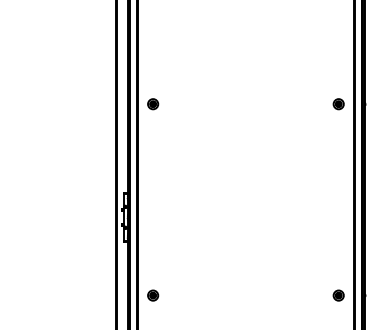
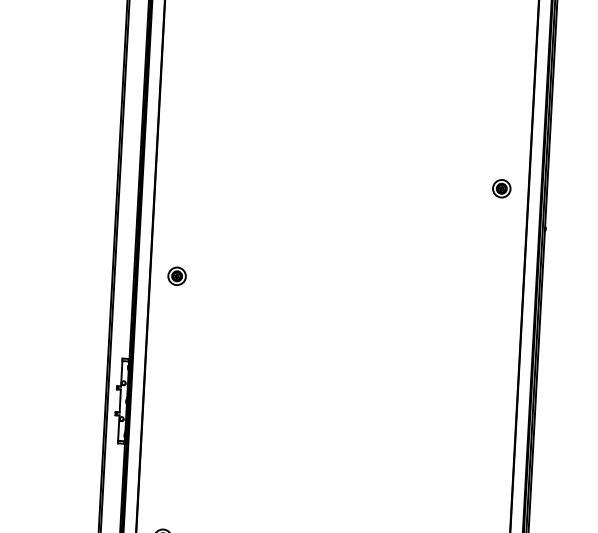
part: (153, 104) -> (177, 276), moved
part: (338, 104) -> (501, 189), moved

